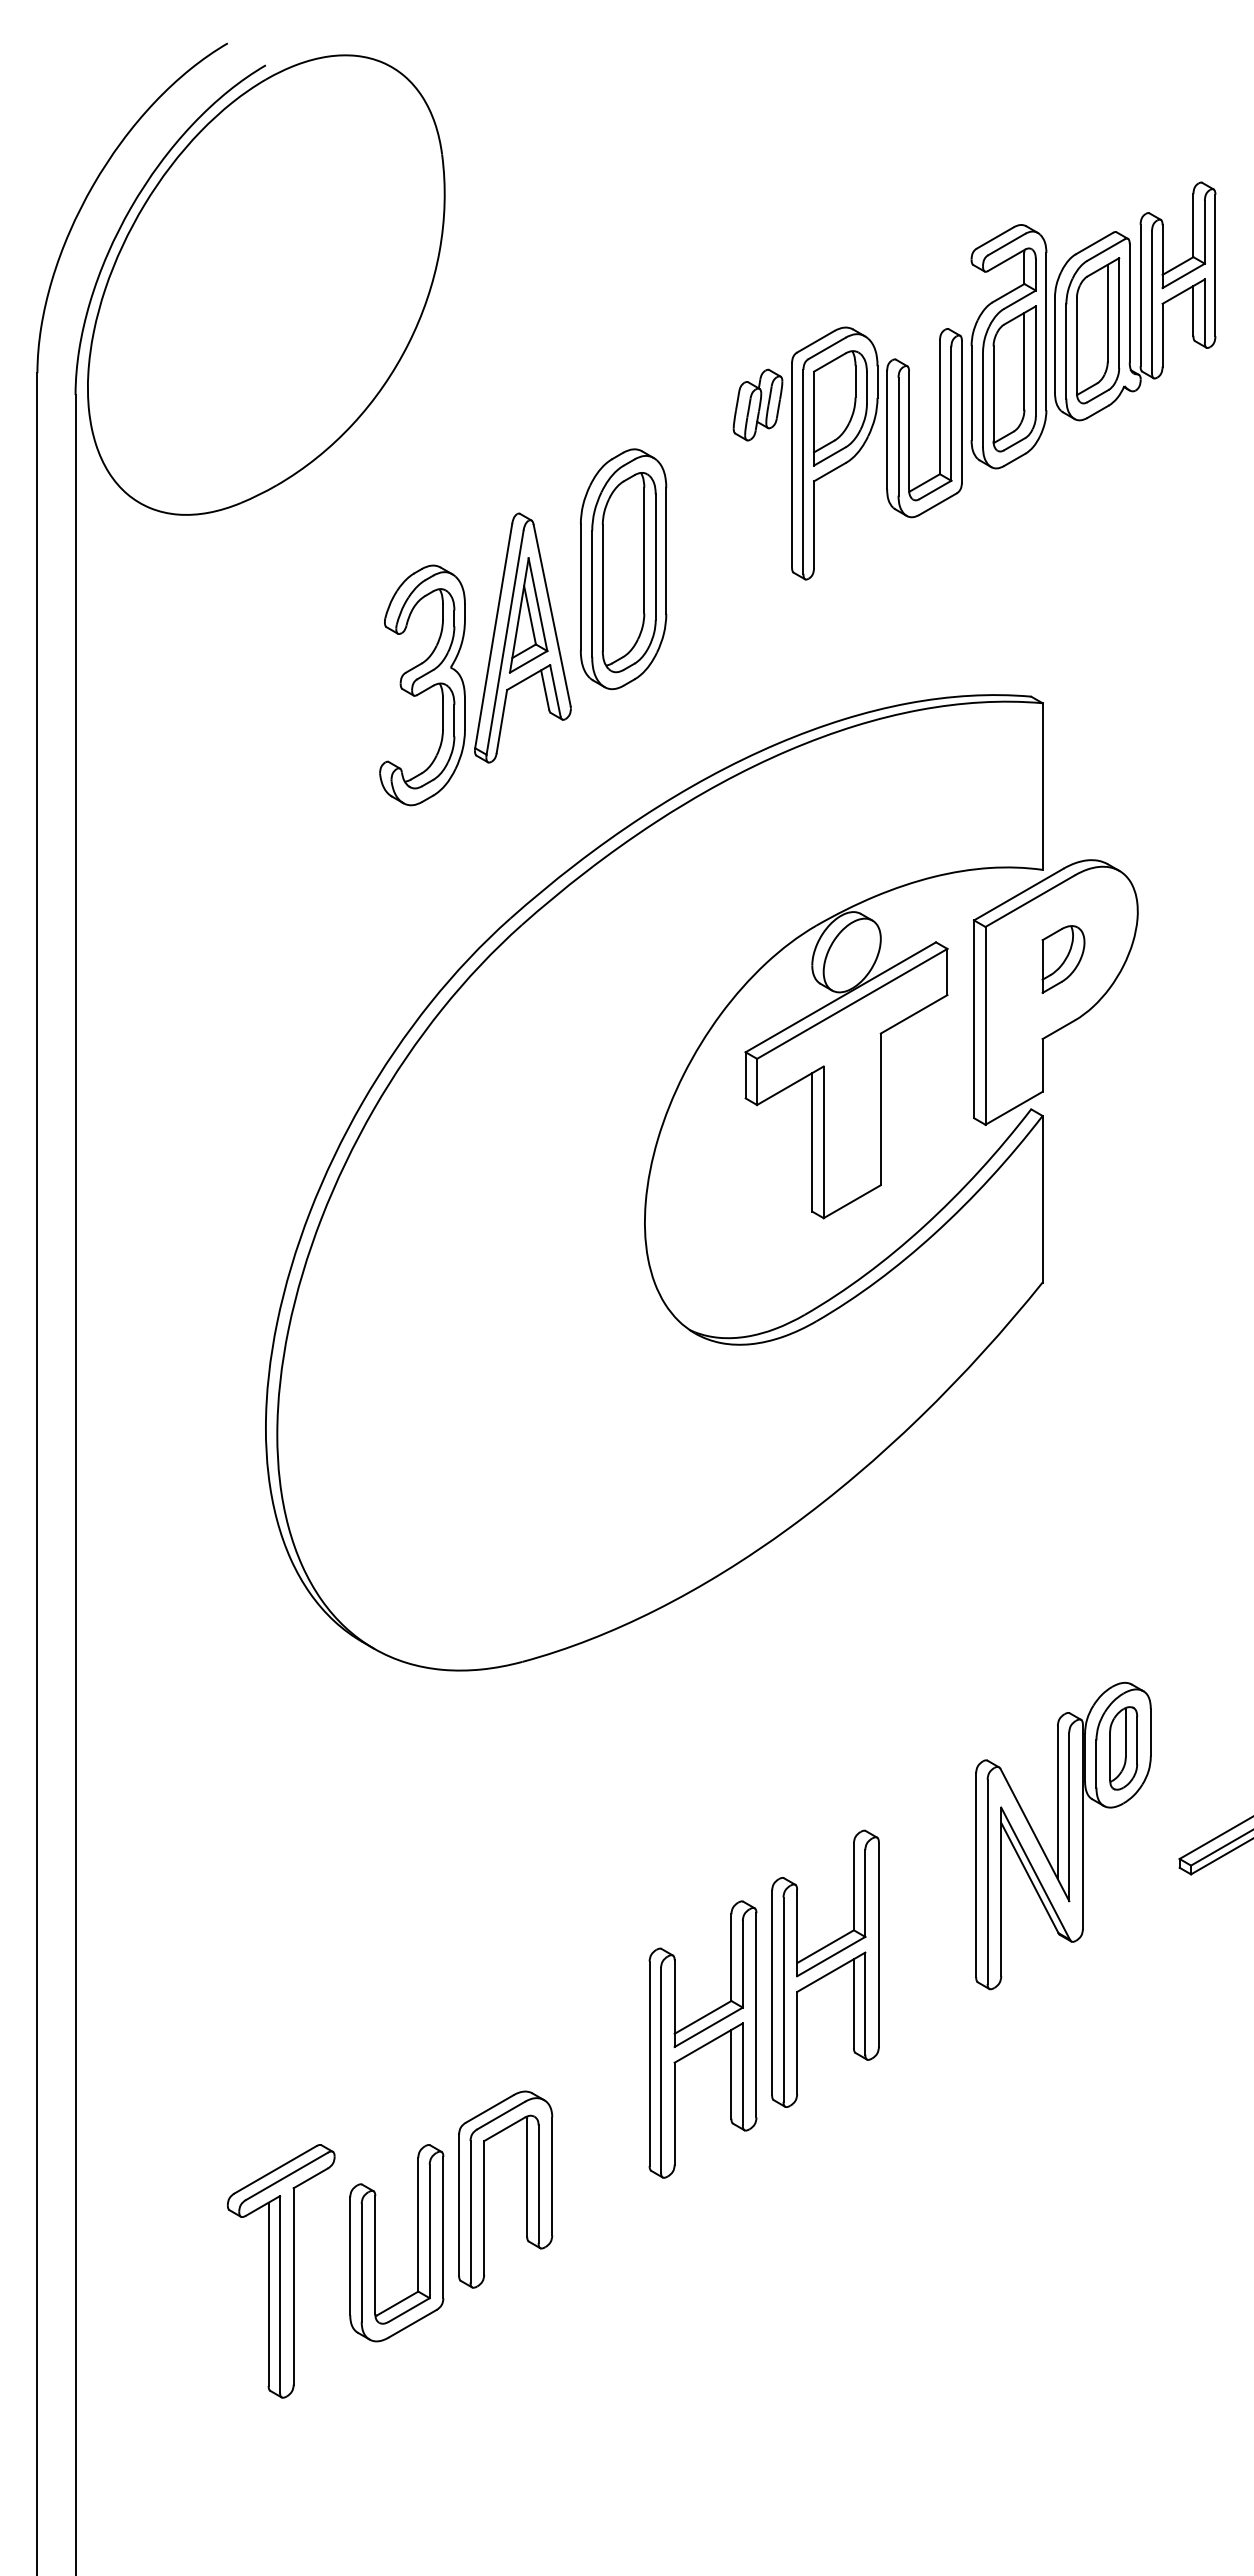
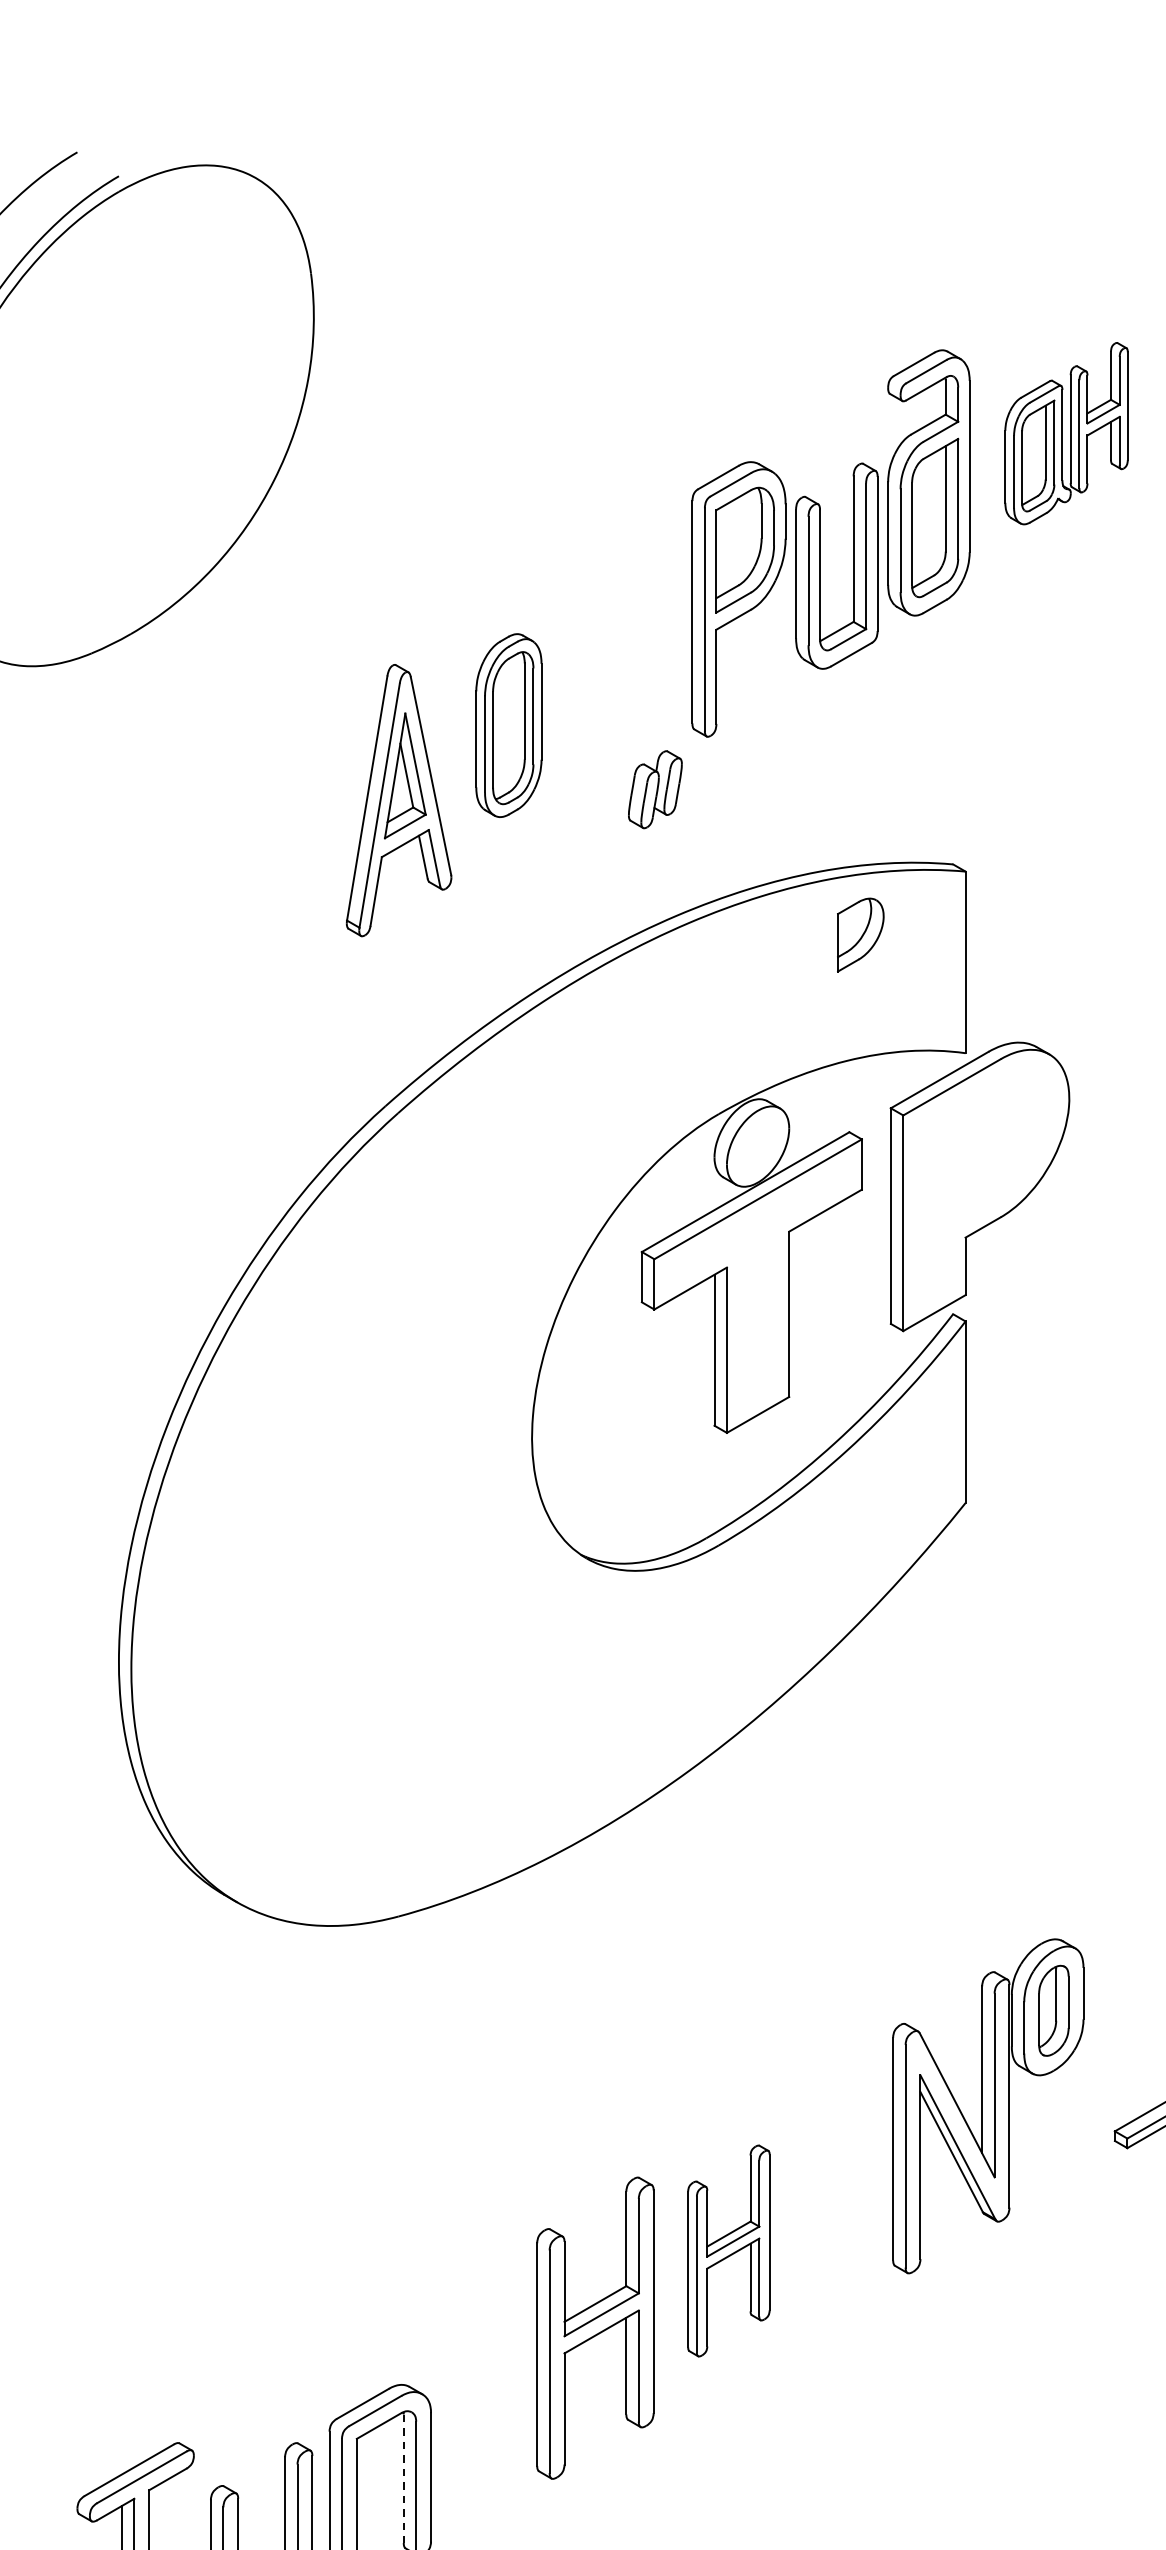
part: (1135, 301) -> (1066, 433), size x0.7
part: (757, 404) -> (654, 789), moved
part: (623, 569) -> (508, 725), size x0.7
part: (422, 685) -> (289, 852), removed
part: (1063, 959) -> (860, 935), moved
part: (825, 1968) -> (728, 2250), size x0.7
line: (527, 2177) -> (404, 2478), solid -> dashed

